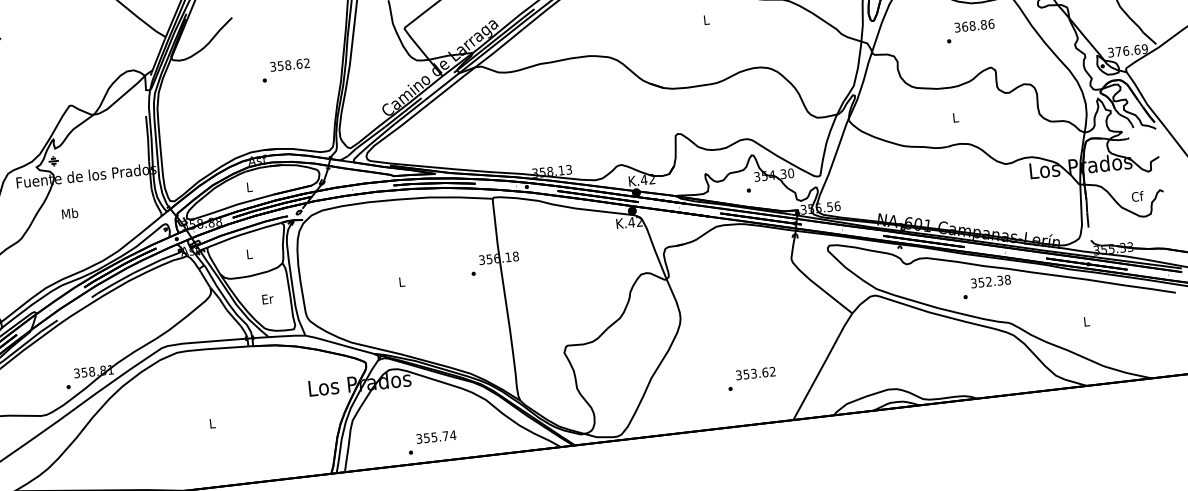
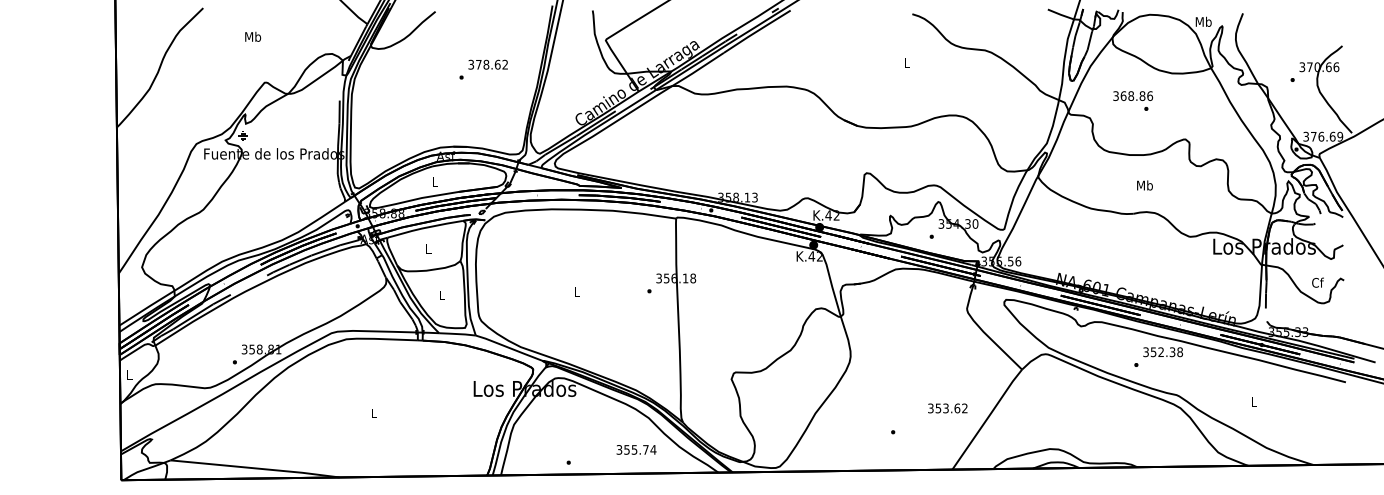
text: (974, 25) -> (1133, 95), moved
text: (280, 65) -> (478, 64), 358.62 -> 378.62
text: (955, 117) -> (1144, 185), L -> Mb
text: (70, 213) -> (253, 36), moved
text: (267, 299) -> (441, 295), Er -> L
text: (755, 373) -> (947, 408), moved
text: (436, 436) -> (636, 449), moved

